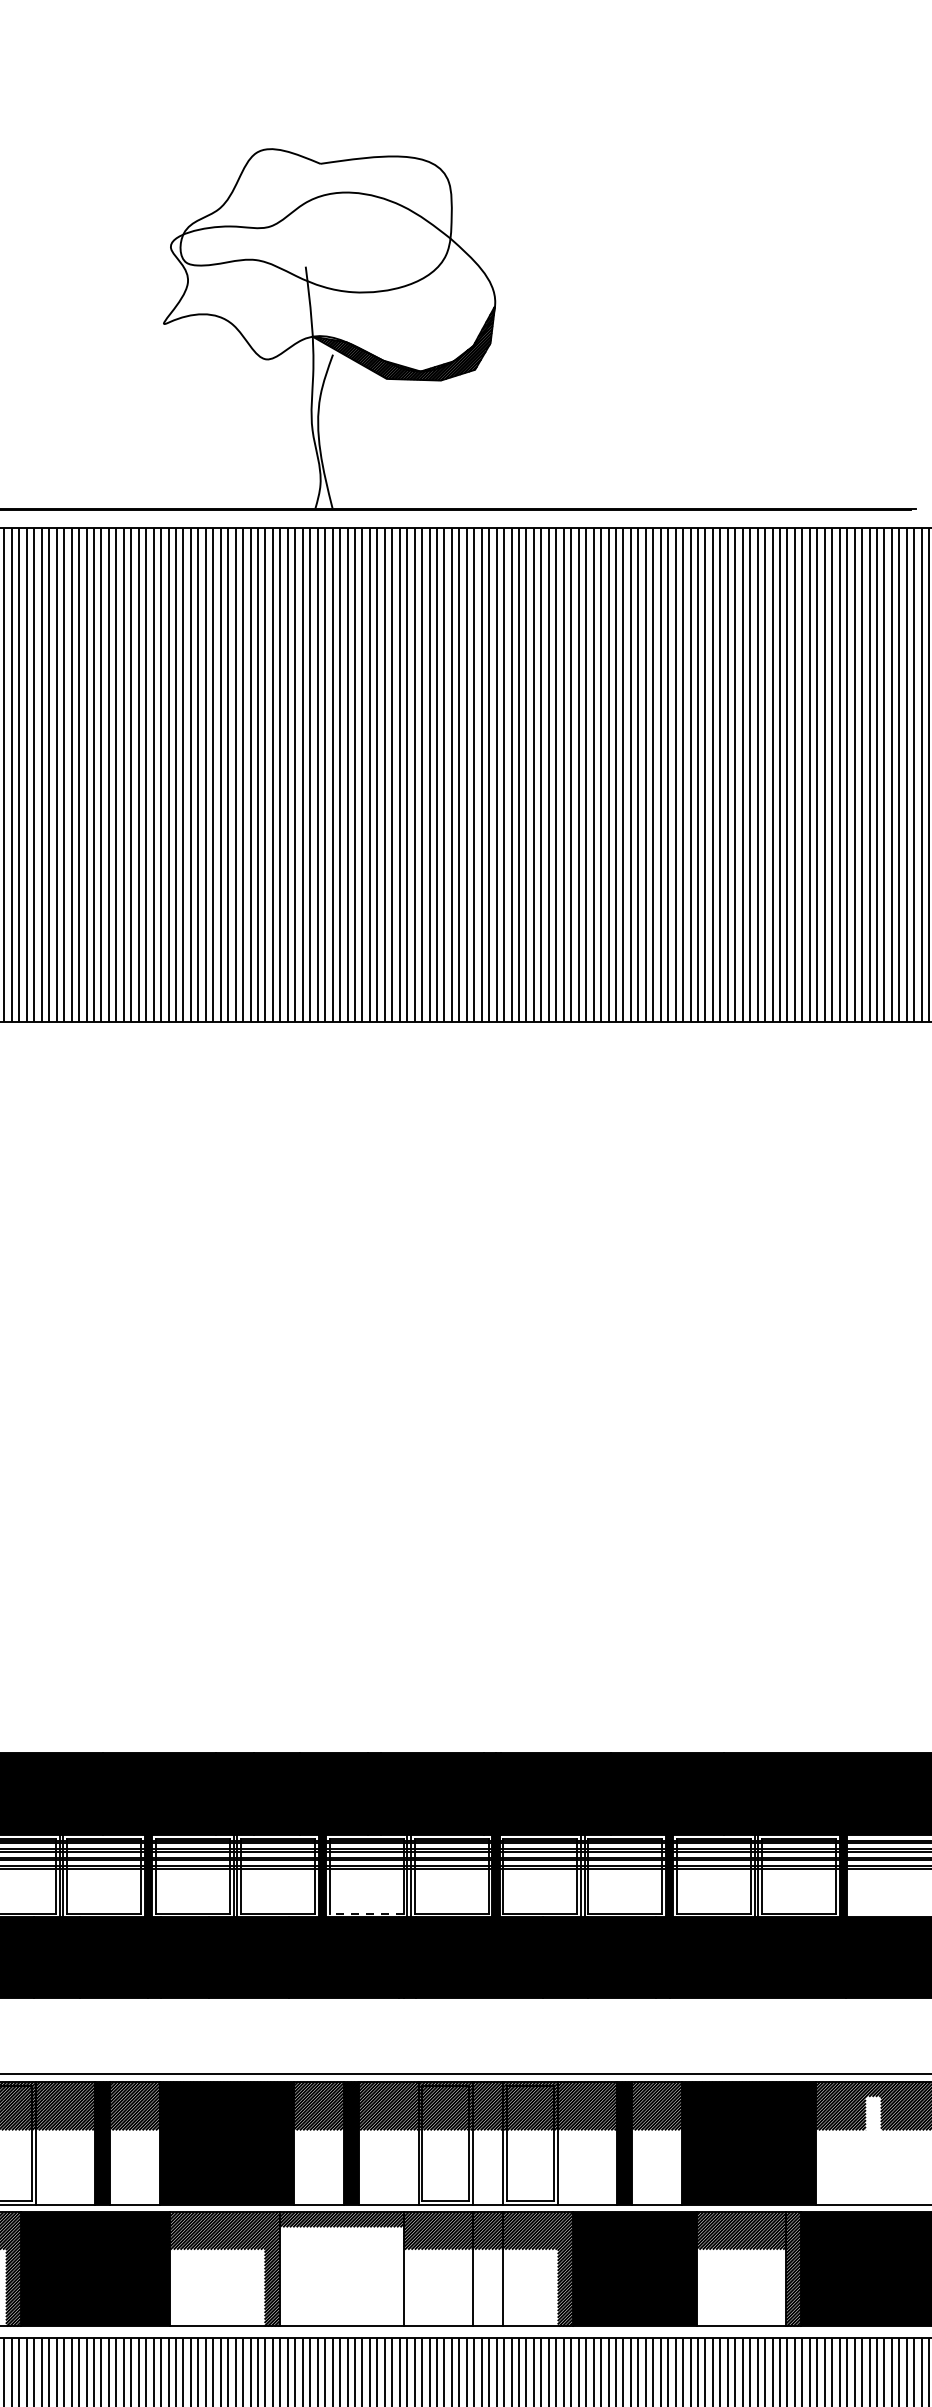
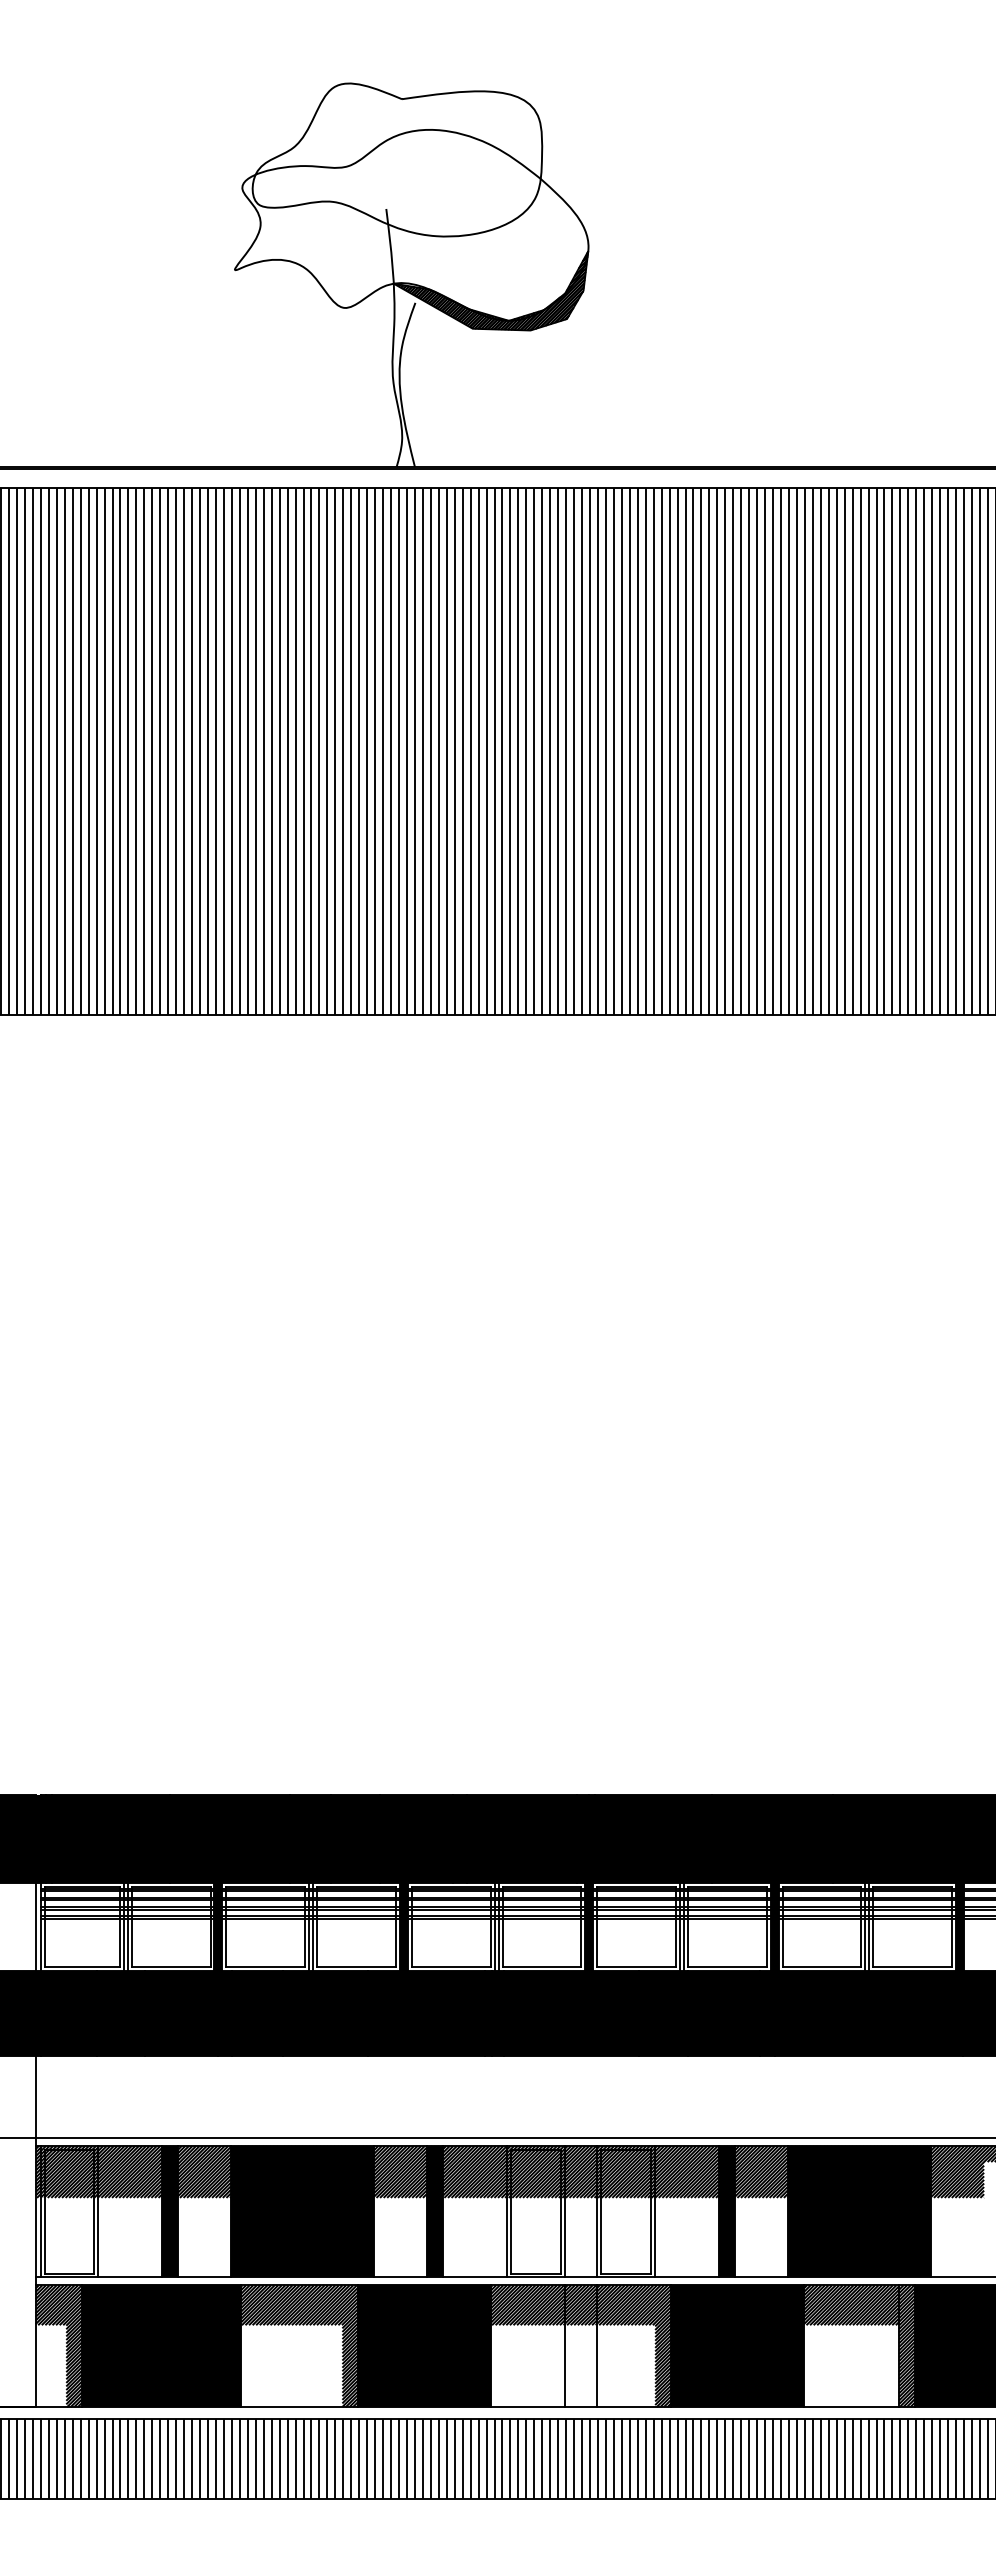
line: (365, 1913) -> (450, 1966), dashed -> solid
fill: (341, 2269) -> (424, 2346), added

